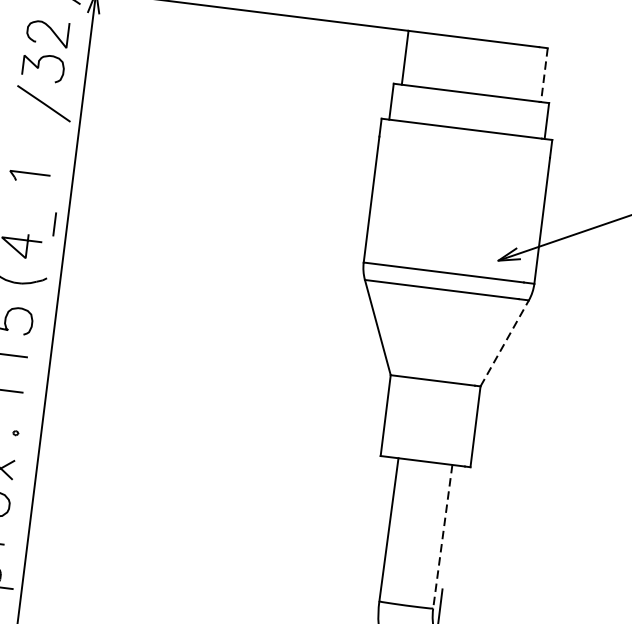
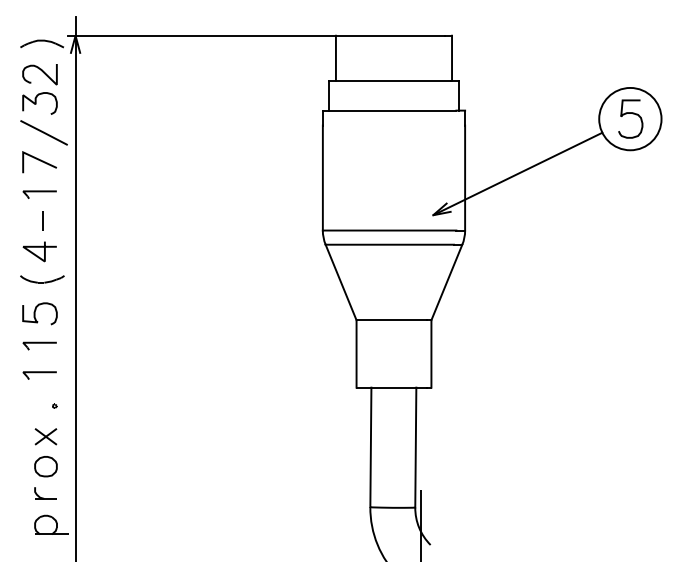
line: (544, 75) -> (452, 58), dashed -> solid
line: (35, 137) -> (40, 161), added
line: (53, 223) -> (42, 220), moved
line: (504, 343) -> (446, 282), dashed -> solid
line: (442, 536) -> (415, 447), dashed -> solid

